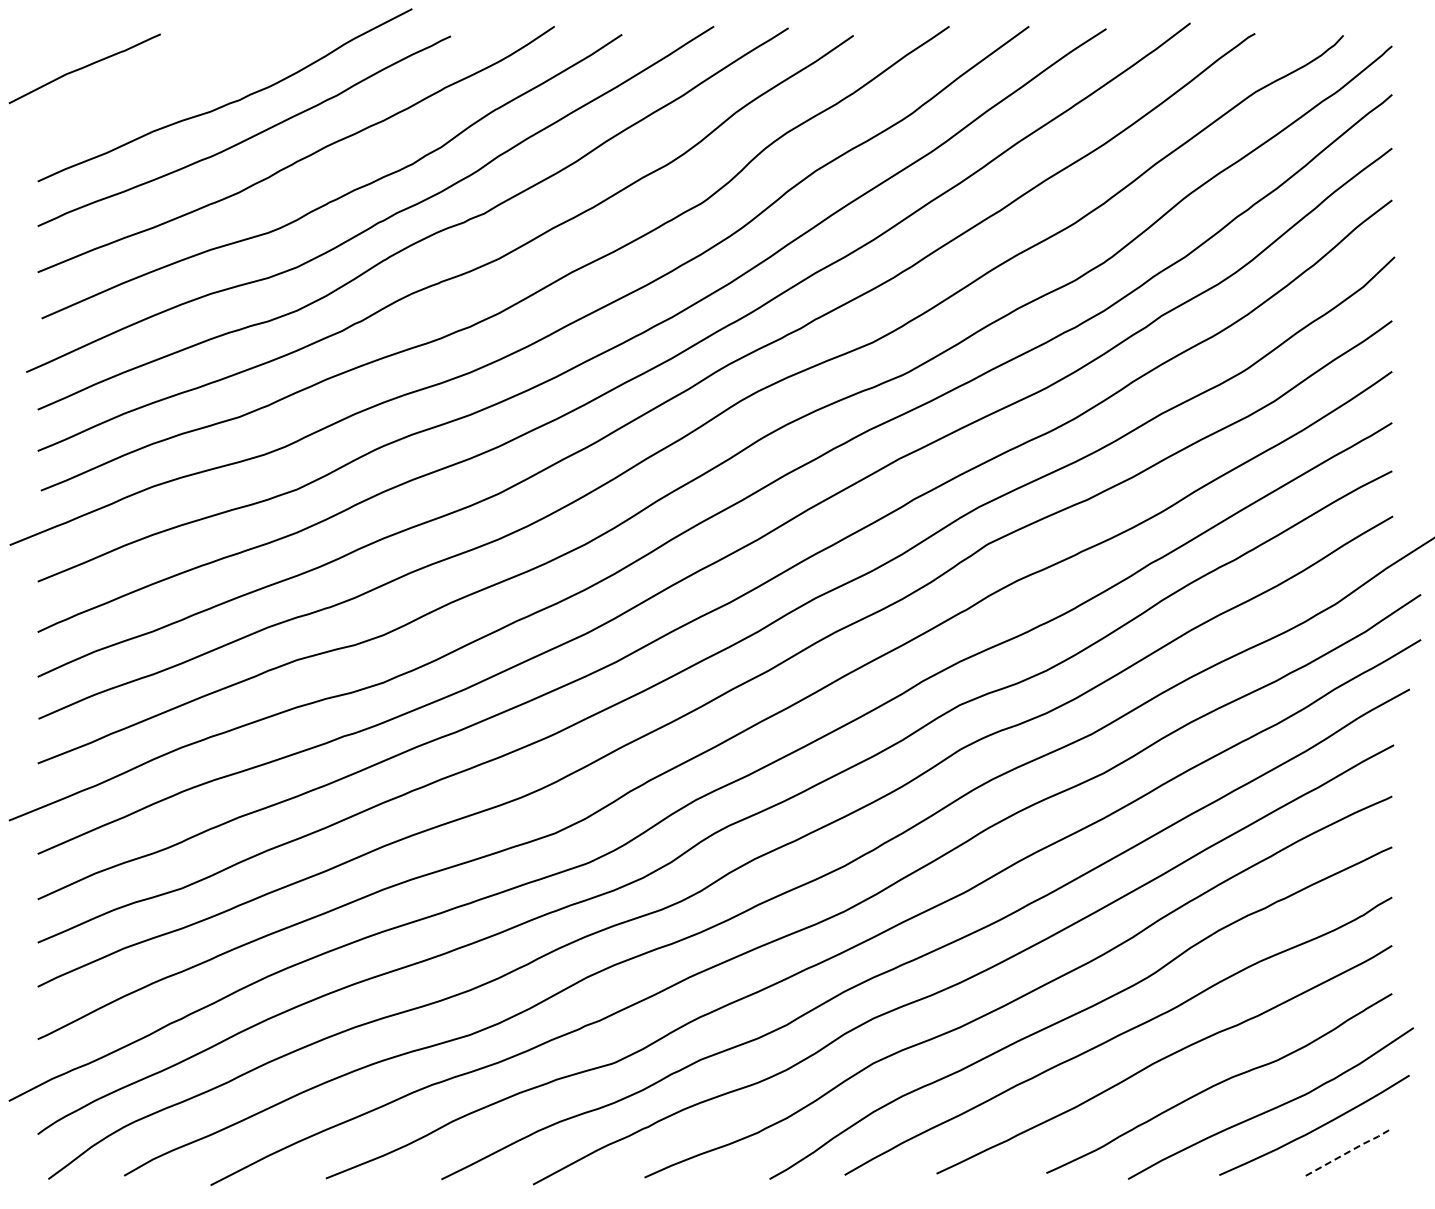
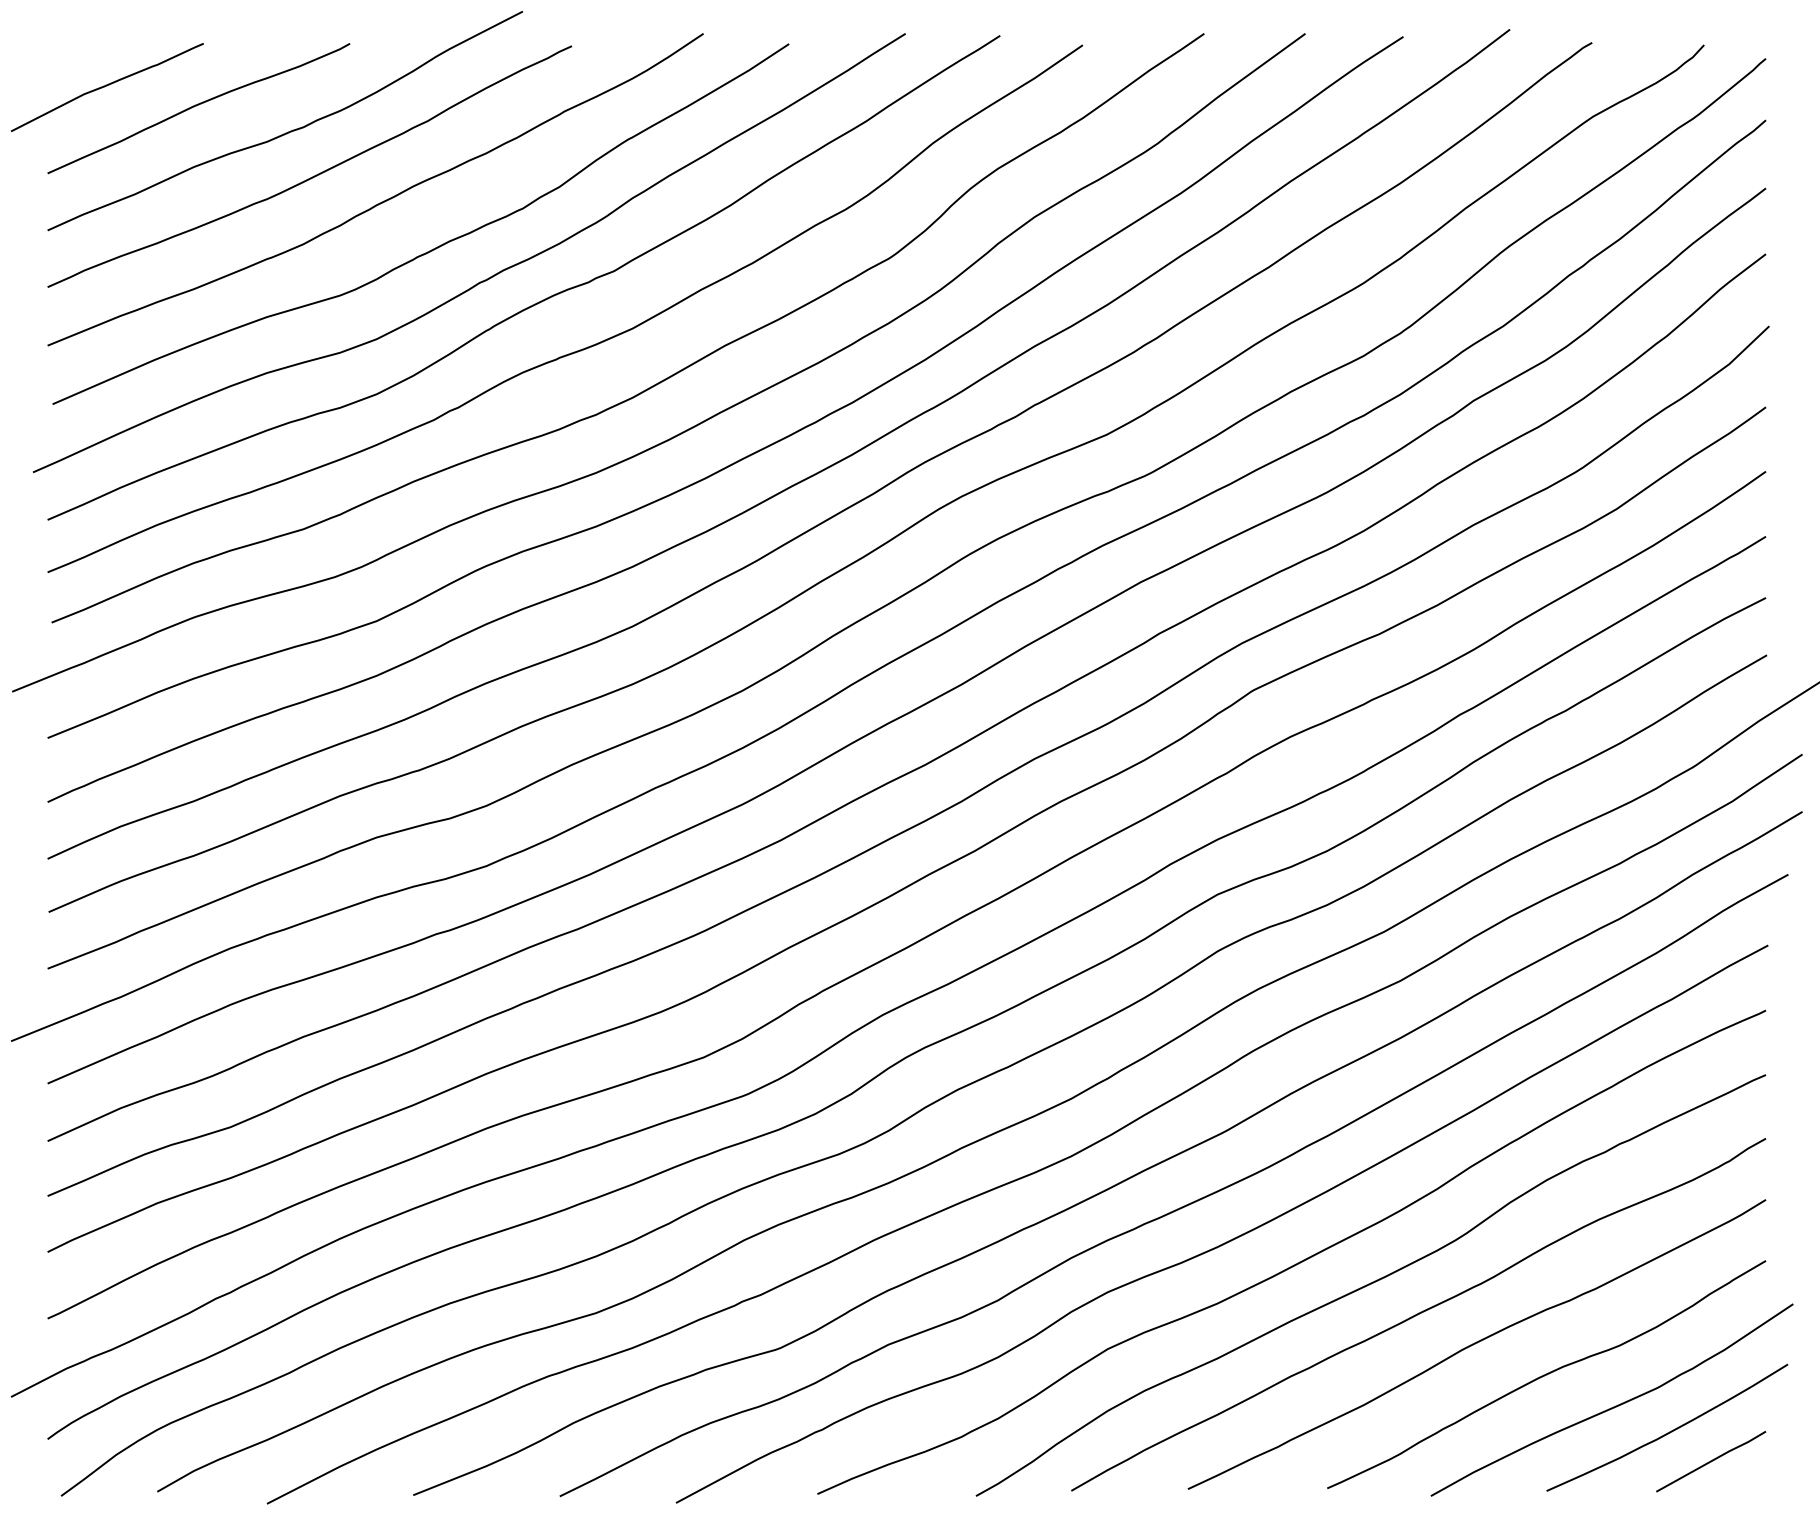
curve: (156, 83) -> (198, 106), added
line: (1350, 1151) -> (1713, 1460), dashed -> solid

